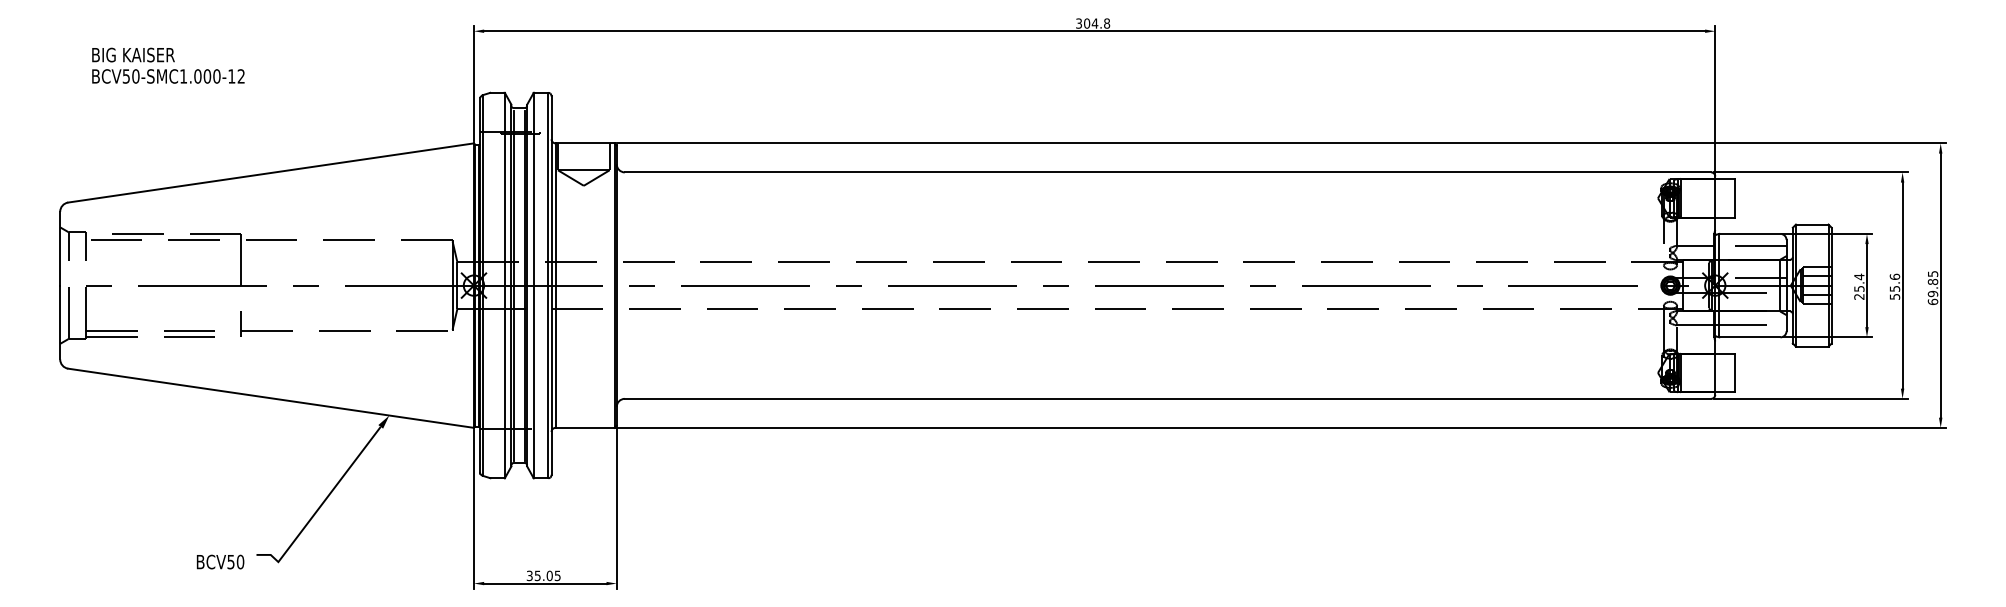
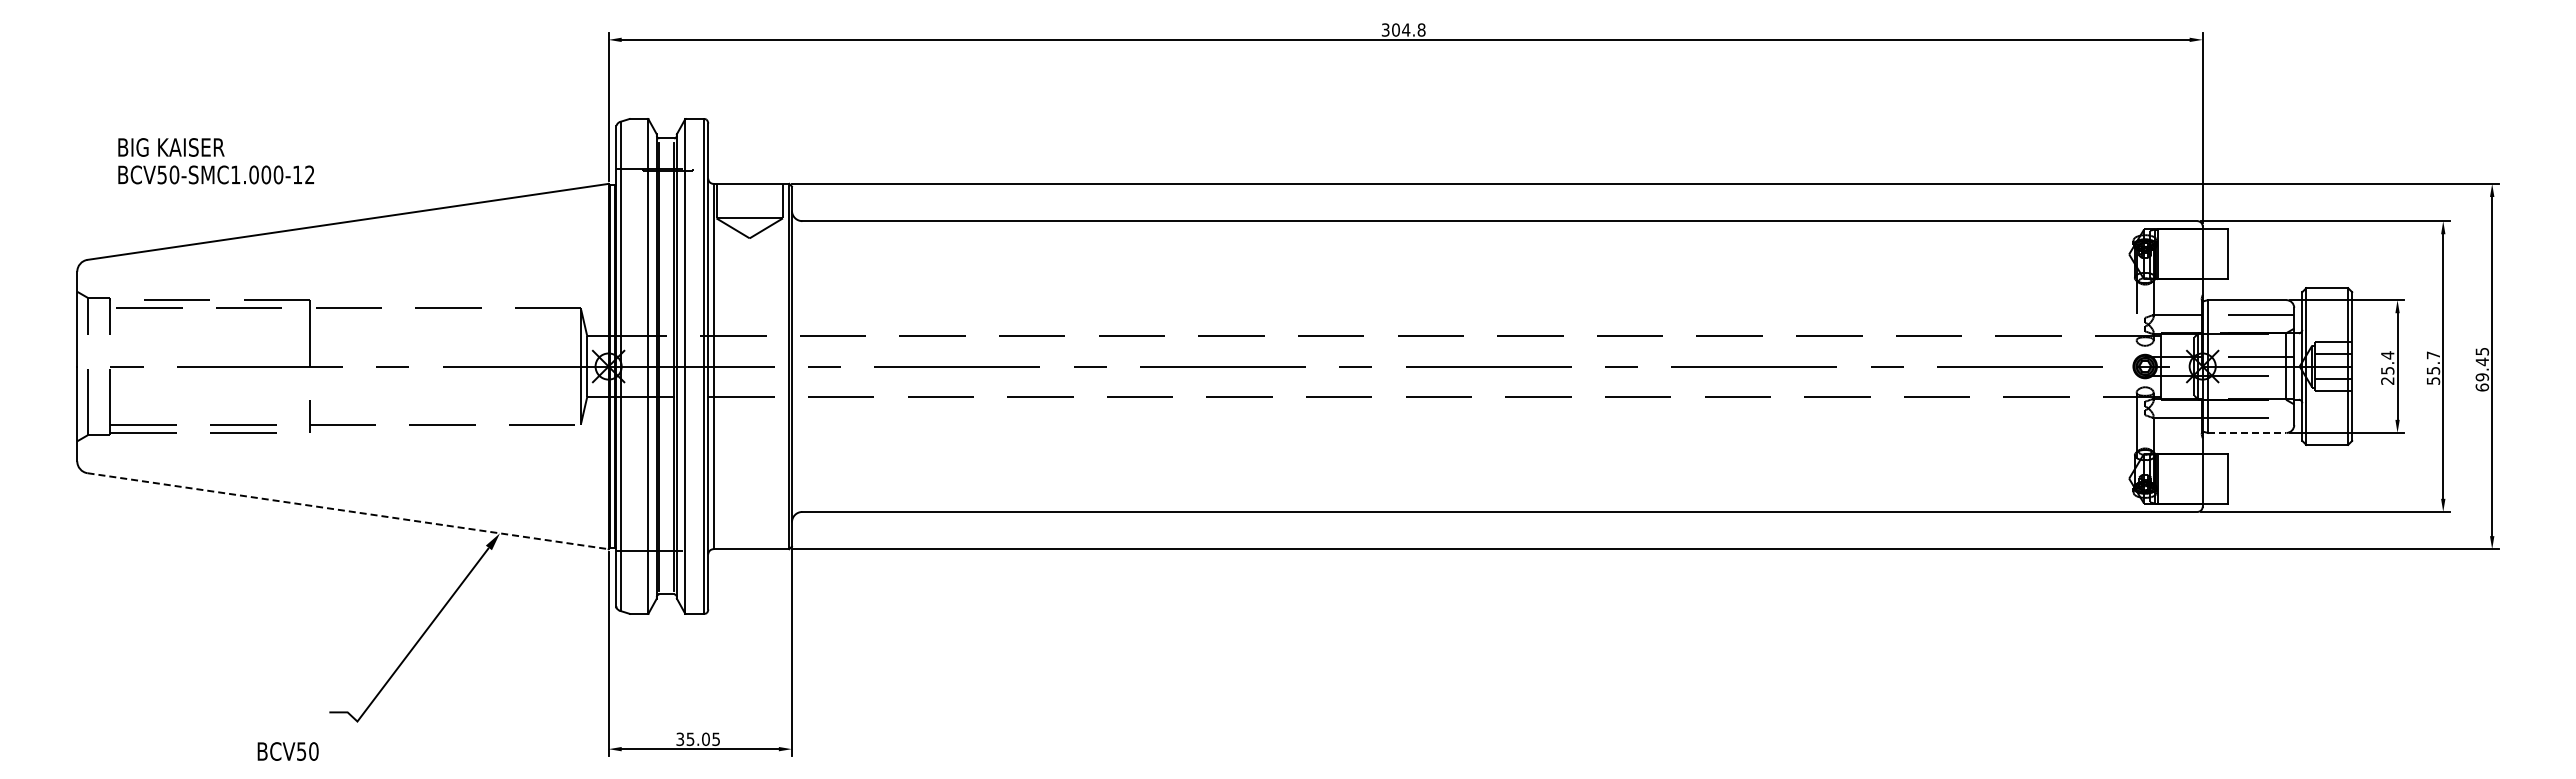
text: (168, 65) -> (216, 161), moved
text: (1895, 277) -> (2433, 355), 55.6 -> 55.7
text: (1933, 281) -> (2482, 361), 69.85 -> 69.45
line: (1750, 336) -> (2247, 432), solid -> dashed
line: (271, 398) -> (348, 511), solid -> dashed
text: (220, 562) -> (287, 751), moved

